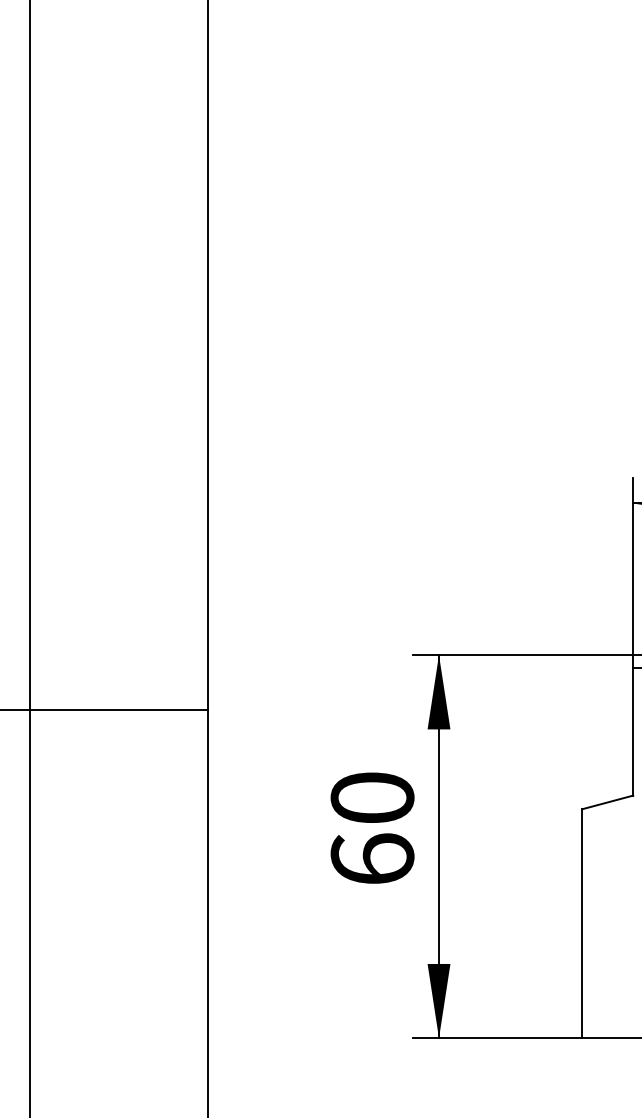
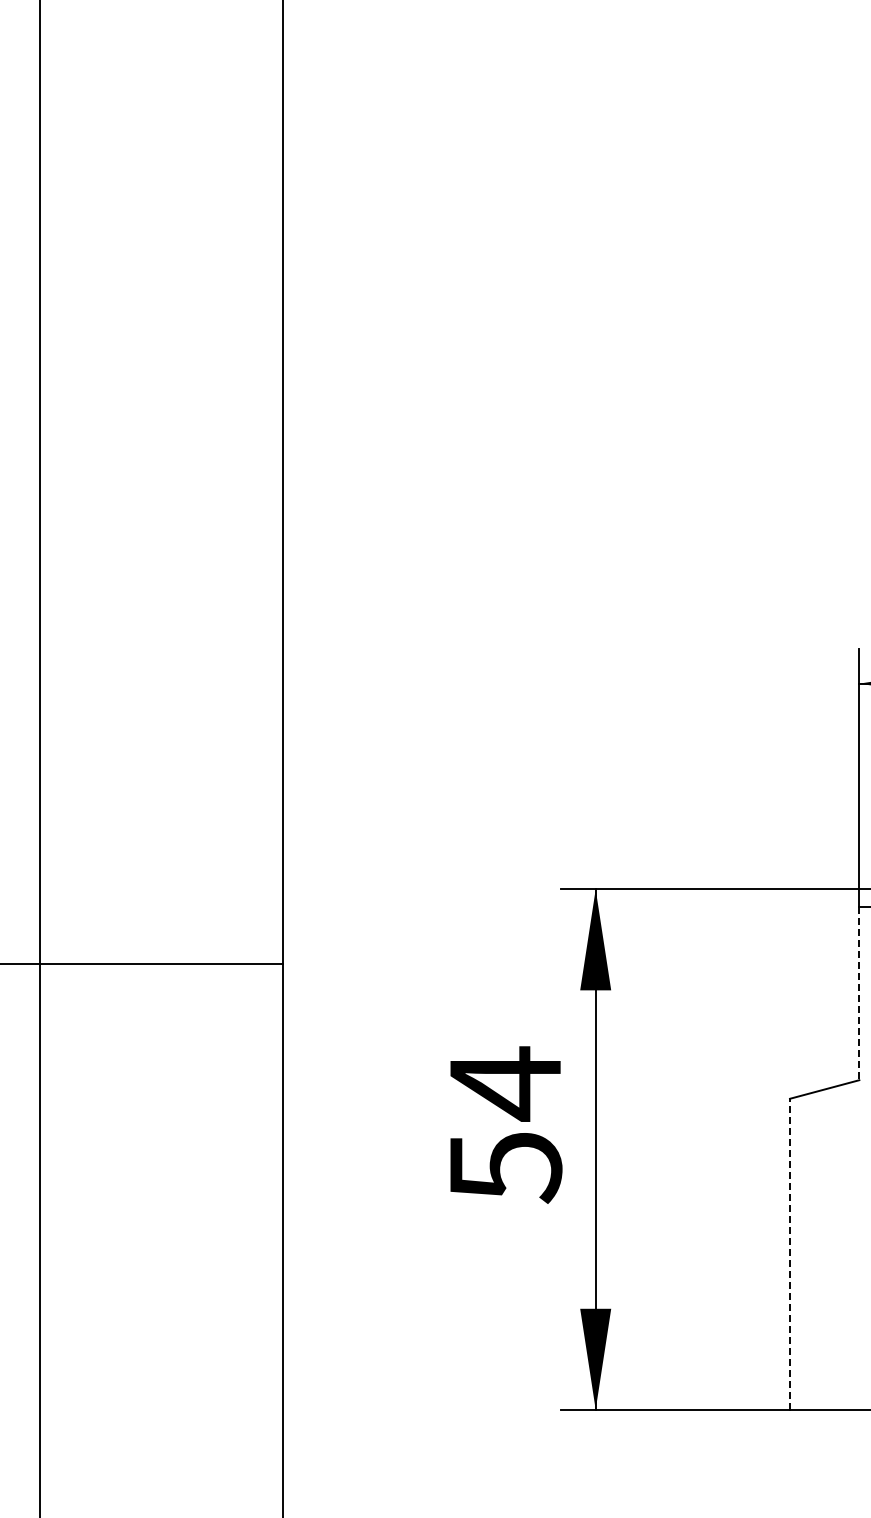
line: (633, 731) -> (859, 993), solid -> dashed
text: (372, 828) -> (505, 1124), 60 -> 54
line: (581, 923) -> (789, 1253), solid -> dashed

